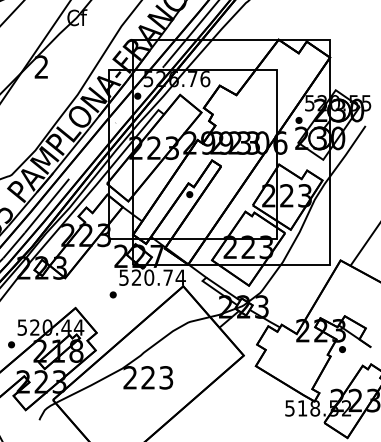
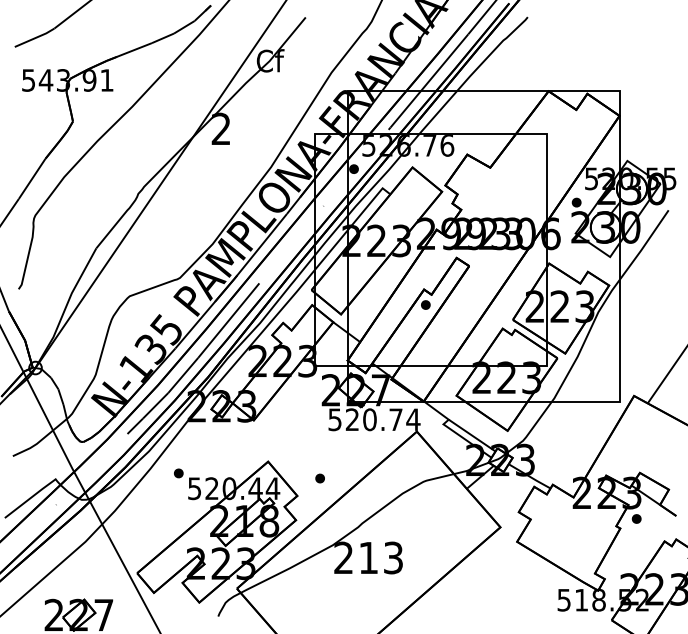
part: (112, 294) -> (319, 478), moved
part: (11, 344) -> (178, 473), moved
text: (148, 377) -> (368, 557), 223 -> 213

